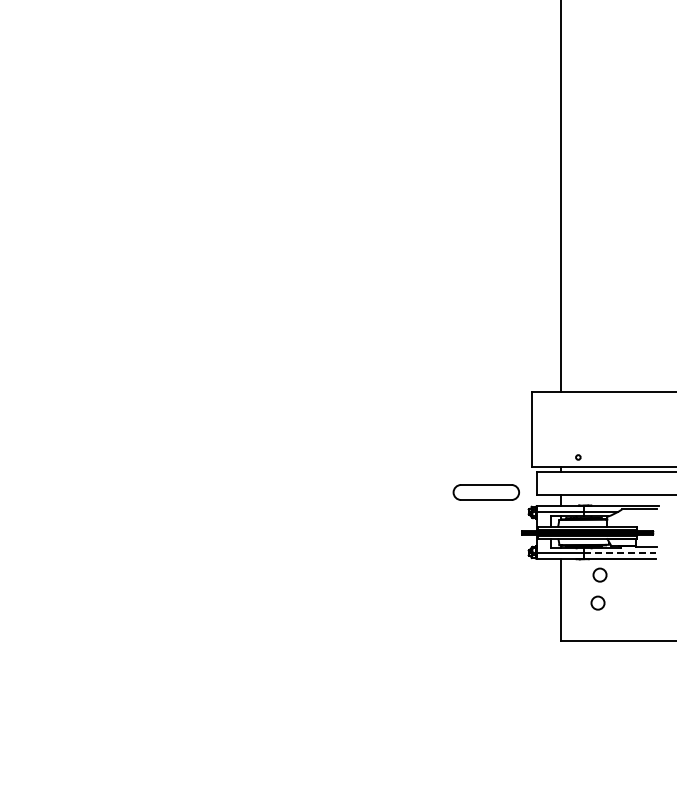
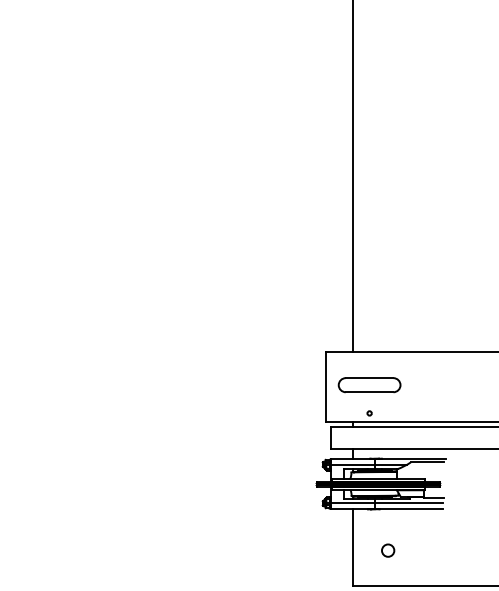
part: (485, 492) -> (368, 385), moved
line: (620, 552) -> (409, 502), dashed -> solid
circle: (599, 574) -> (389, 523), removed

